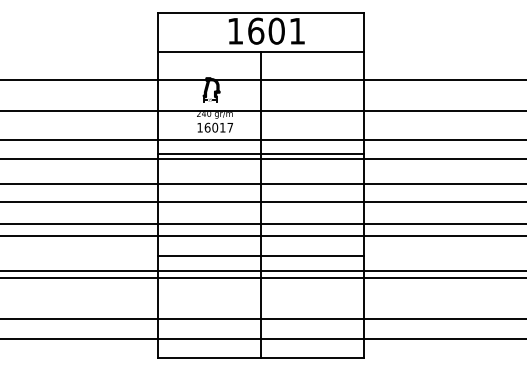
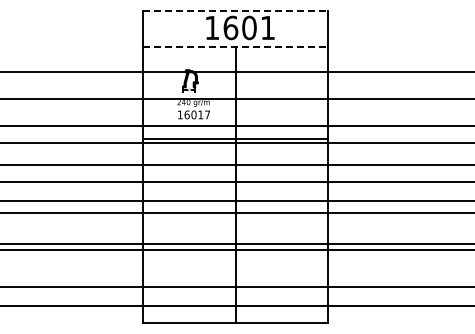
line: (261, 12) -> (235, 11), solid -> dashed
line: (261, 51) -> (235, 46), solid -> dashed
line: (261, 255) -> (235, 230), removed

